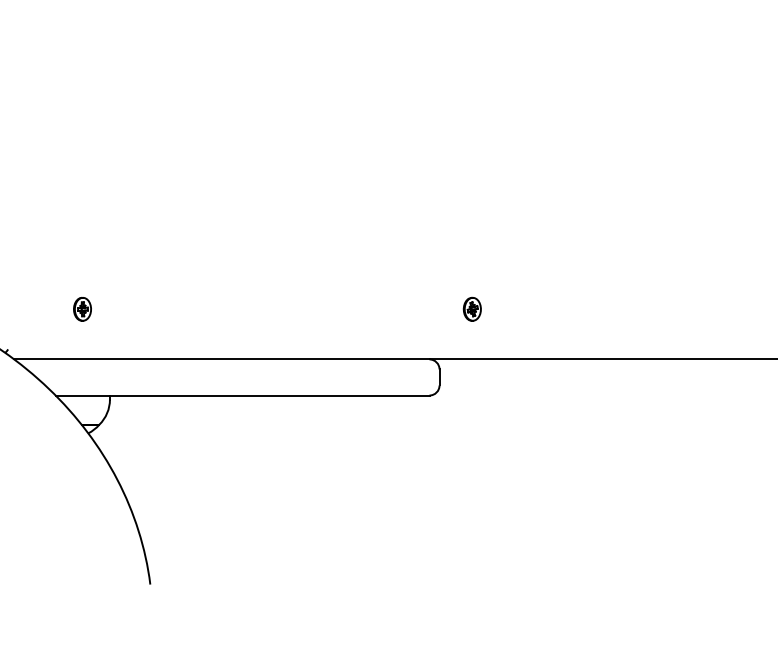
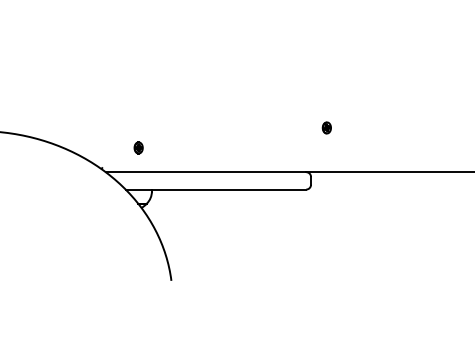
part: (471, 308) -> (326, 127), moved

